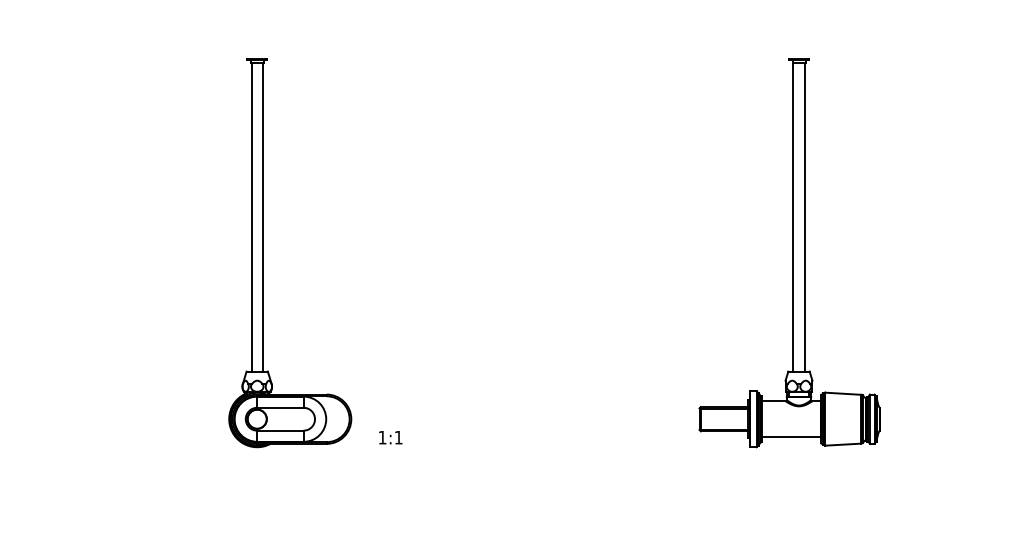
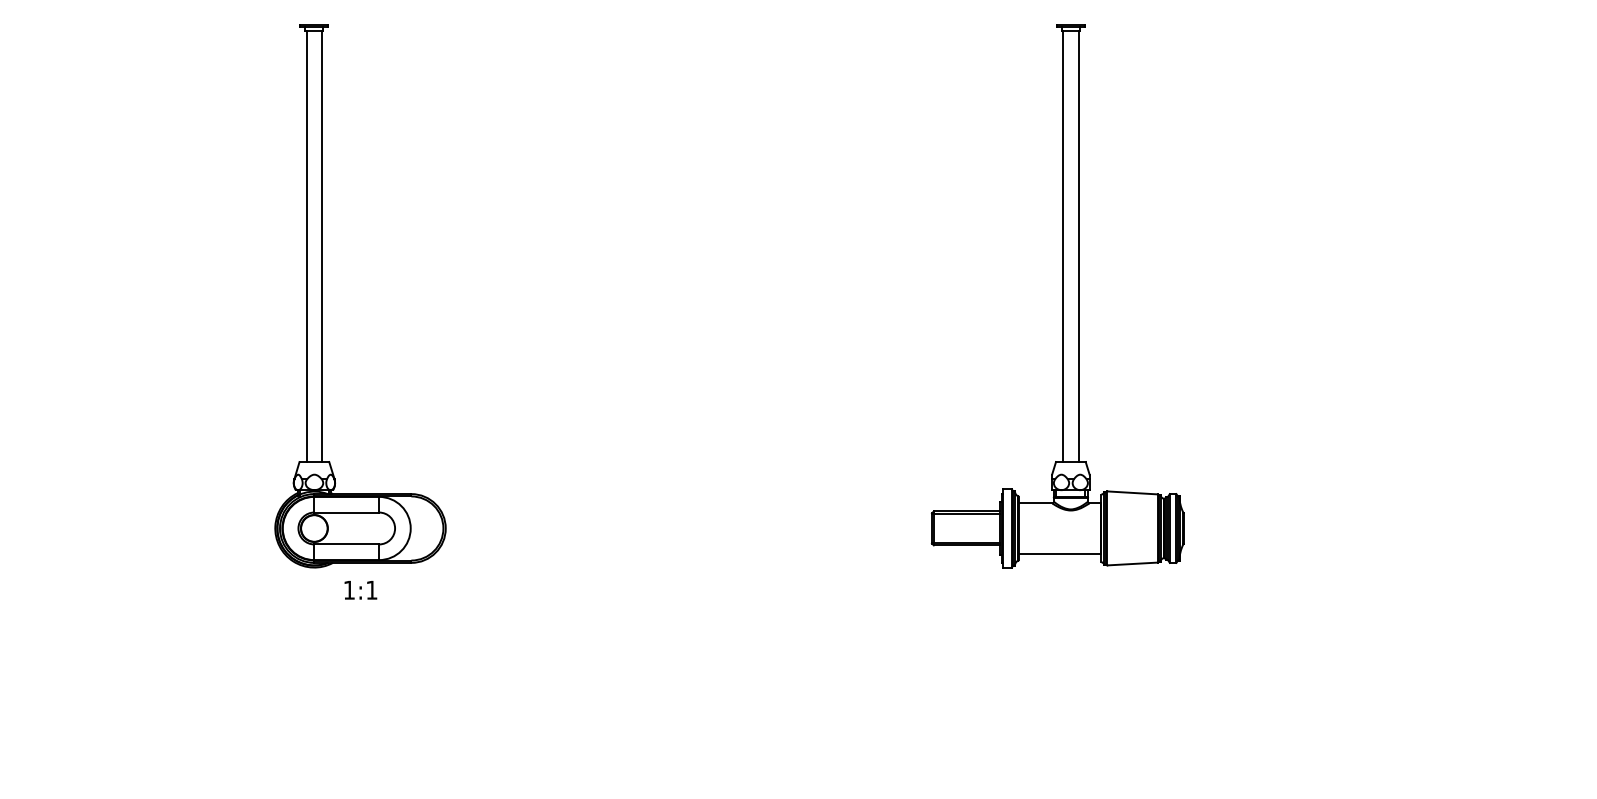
text: (390, 437) -> (360, 590), moved

